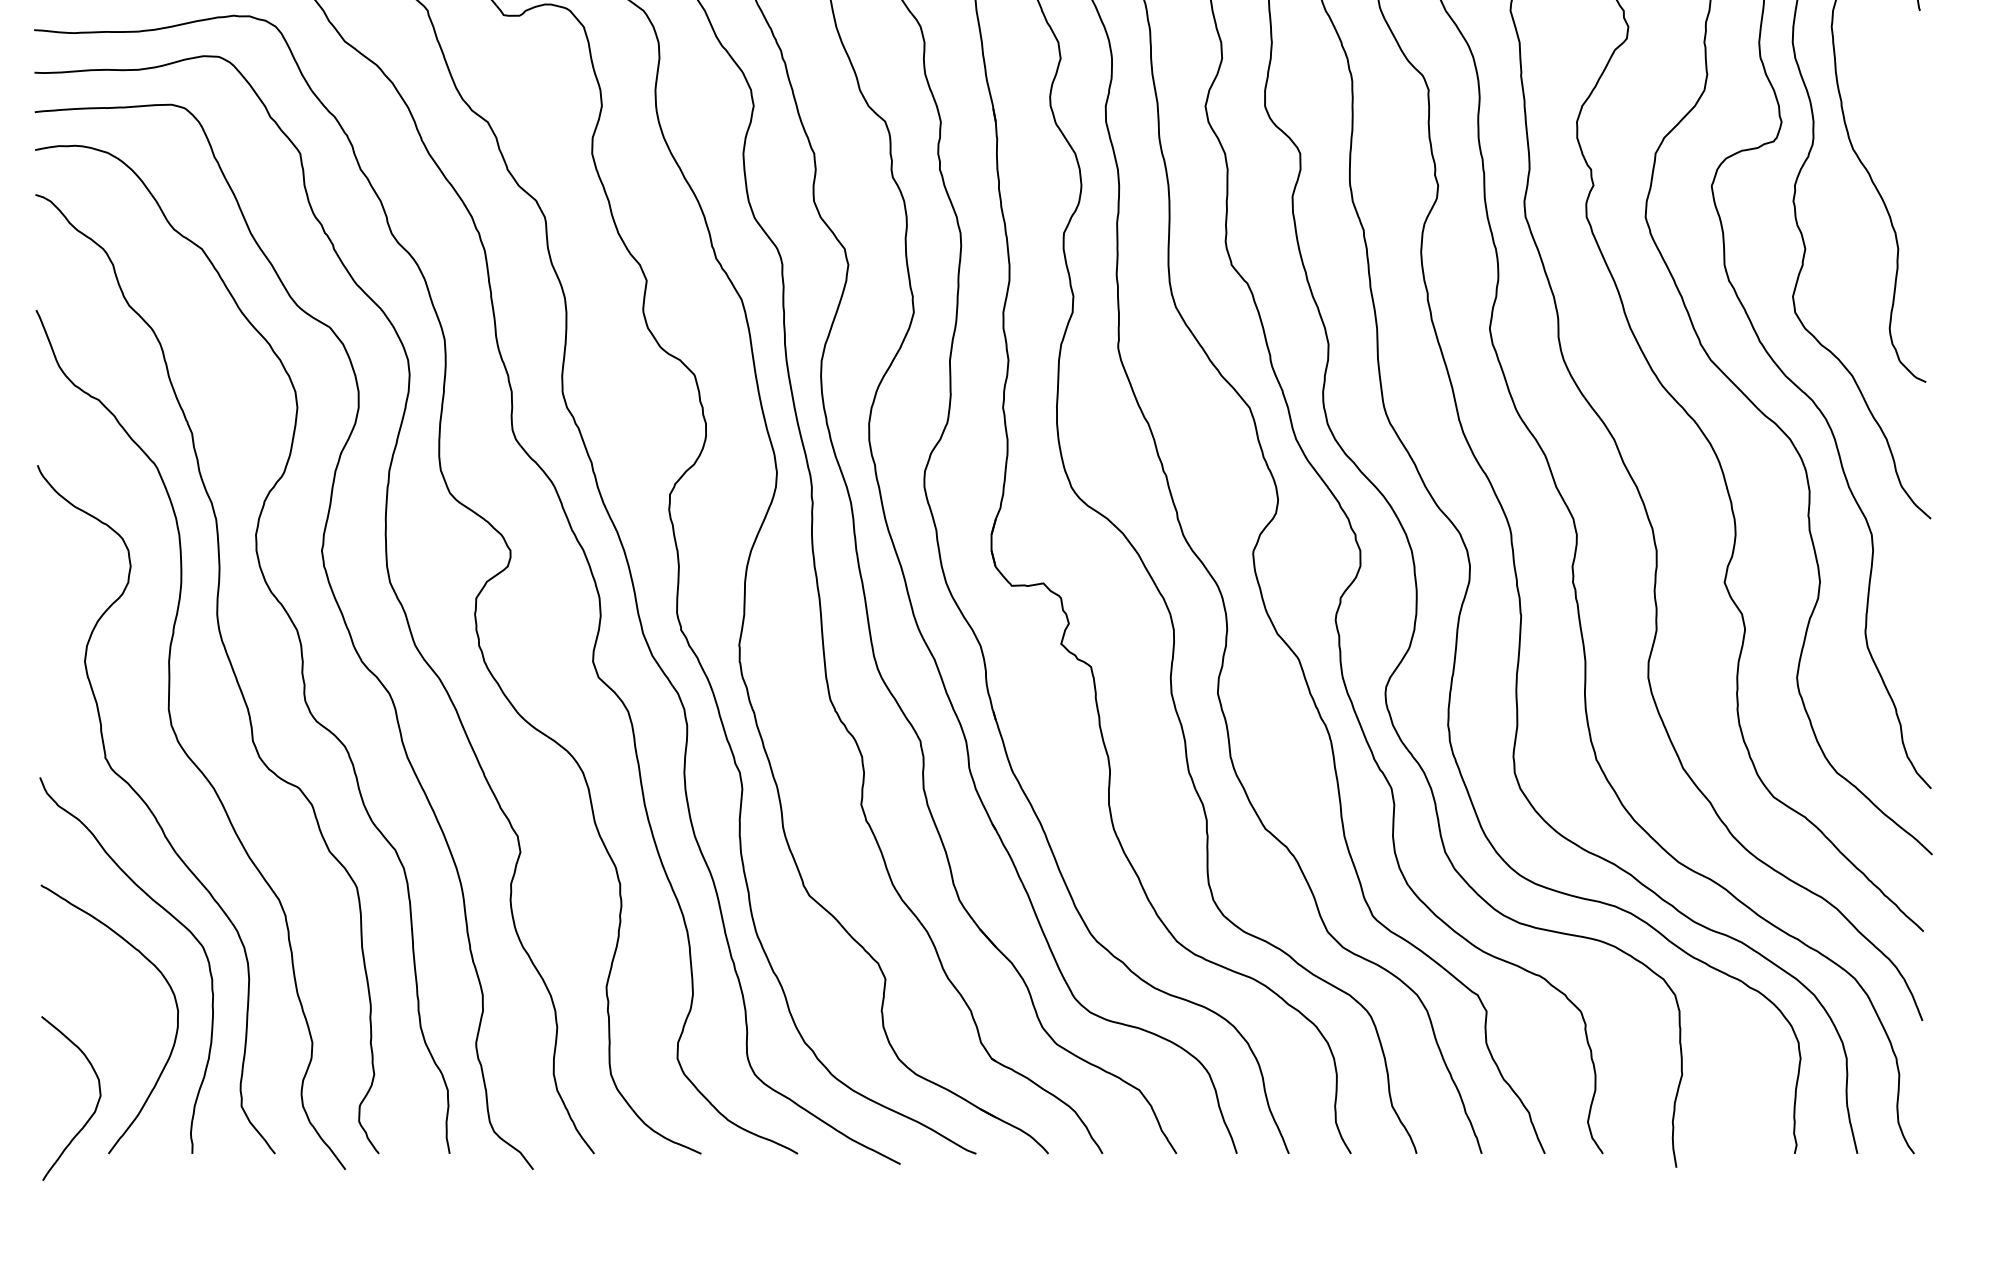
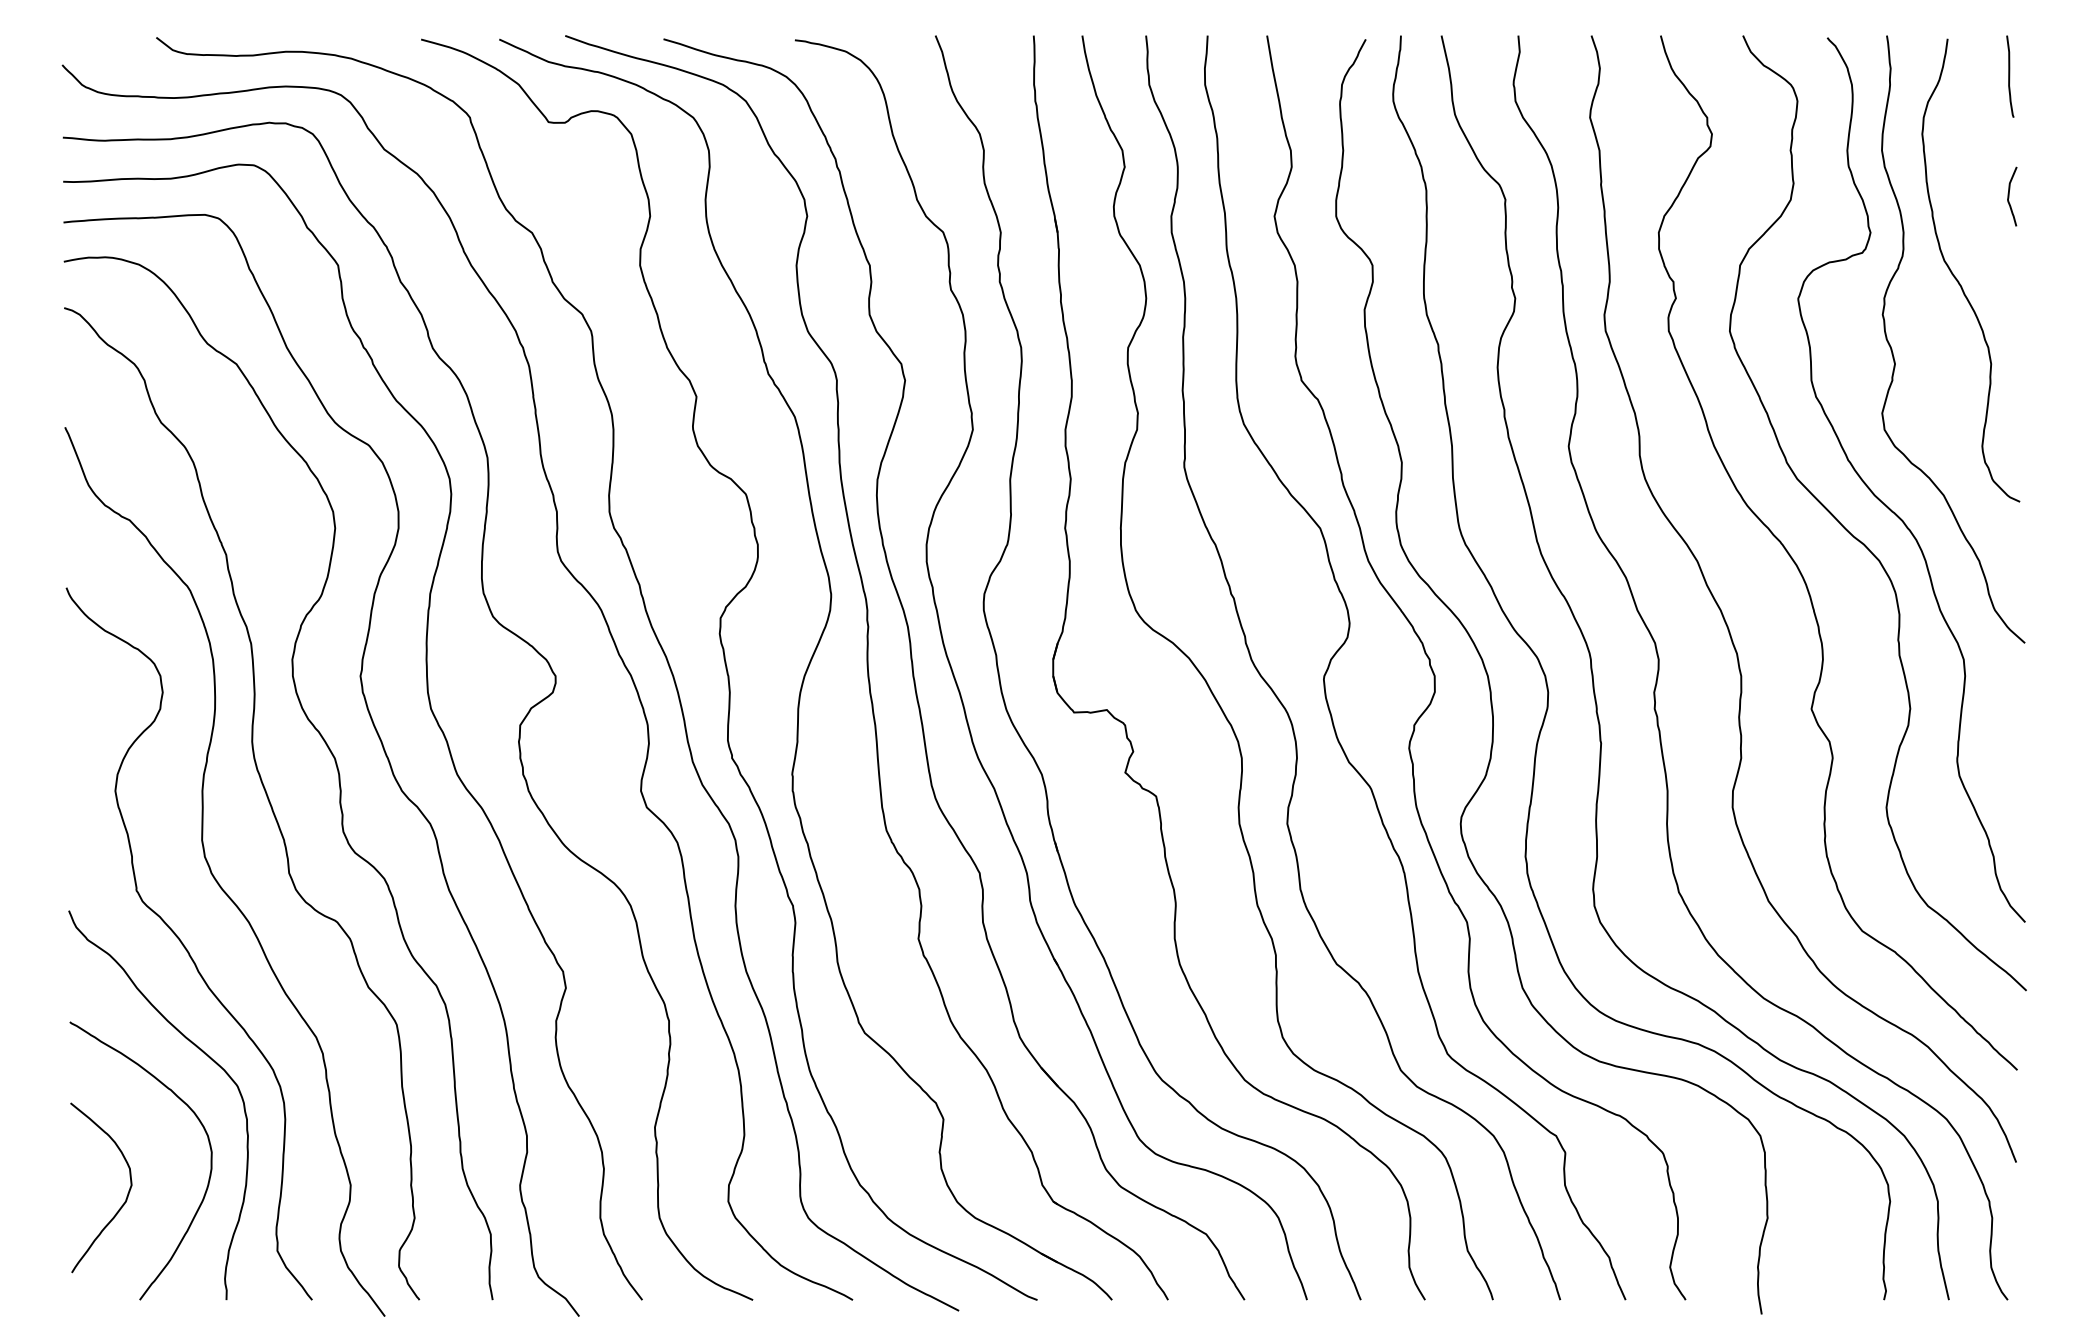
curve: (1915, 87) -> (2009, 196), added
curve: (95, 1106) -> (126, 1196), moved

